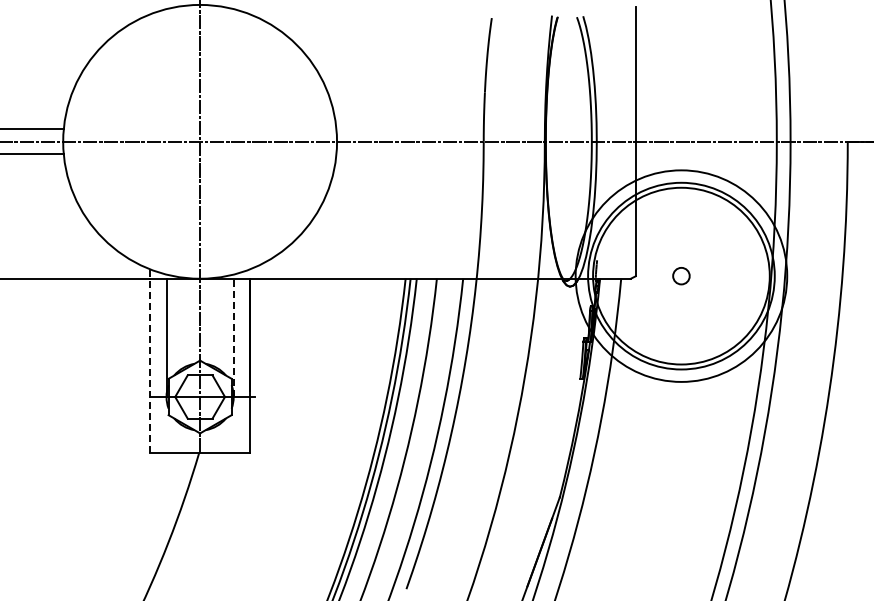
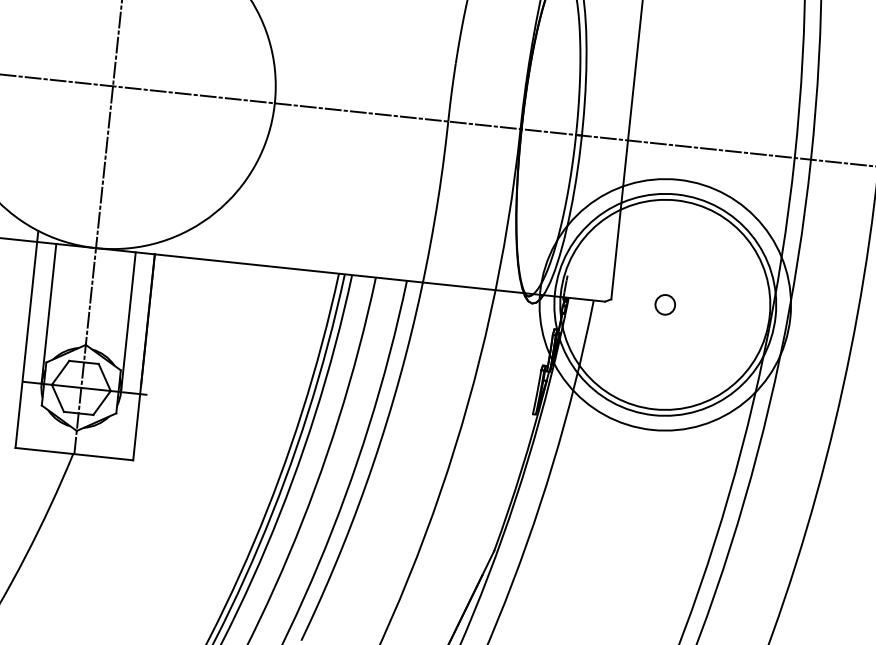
line: (233, 337) -> (128, 321), dashed -> solid
line: (150, 361) -> (27, 339), dashed -> solid

